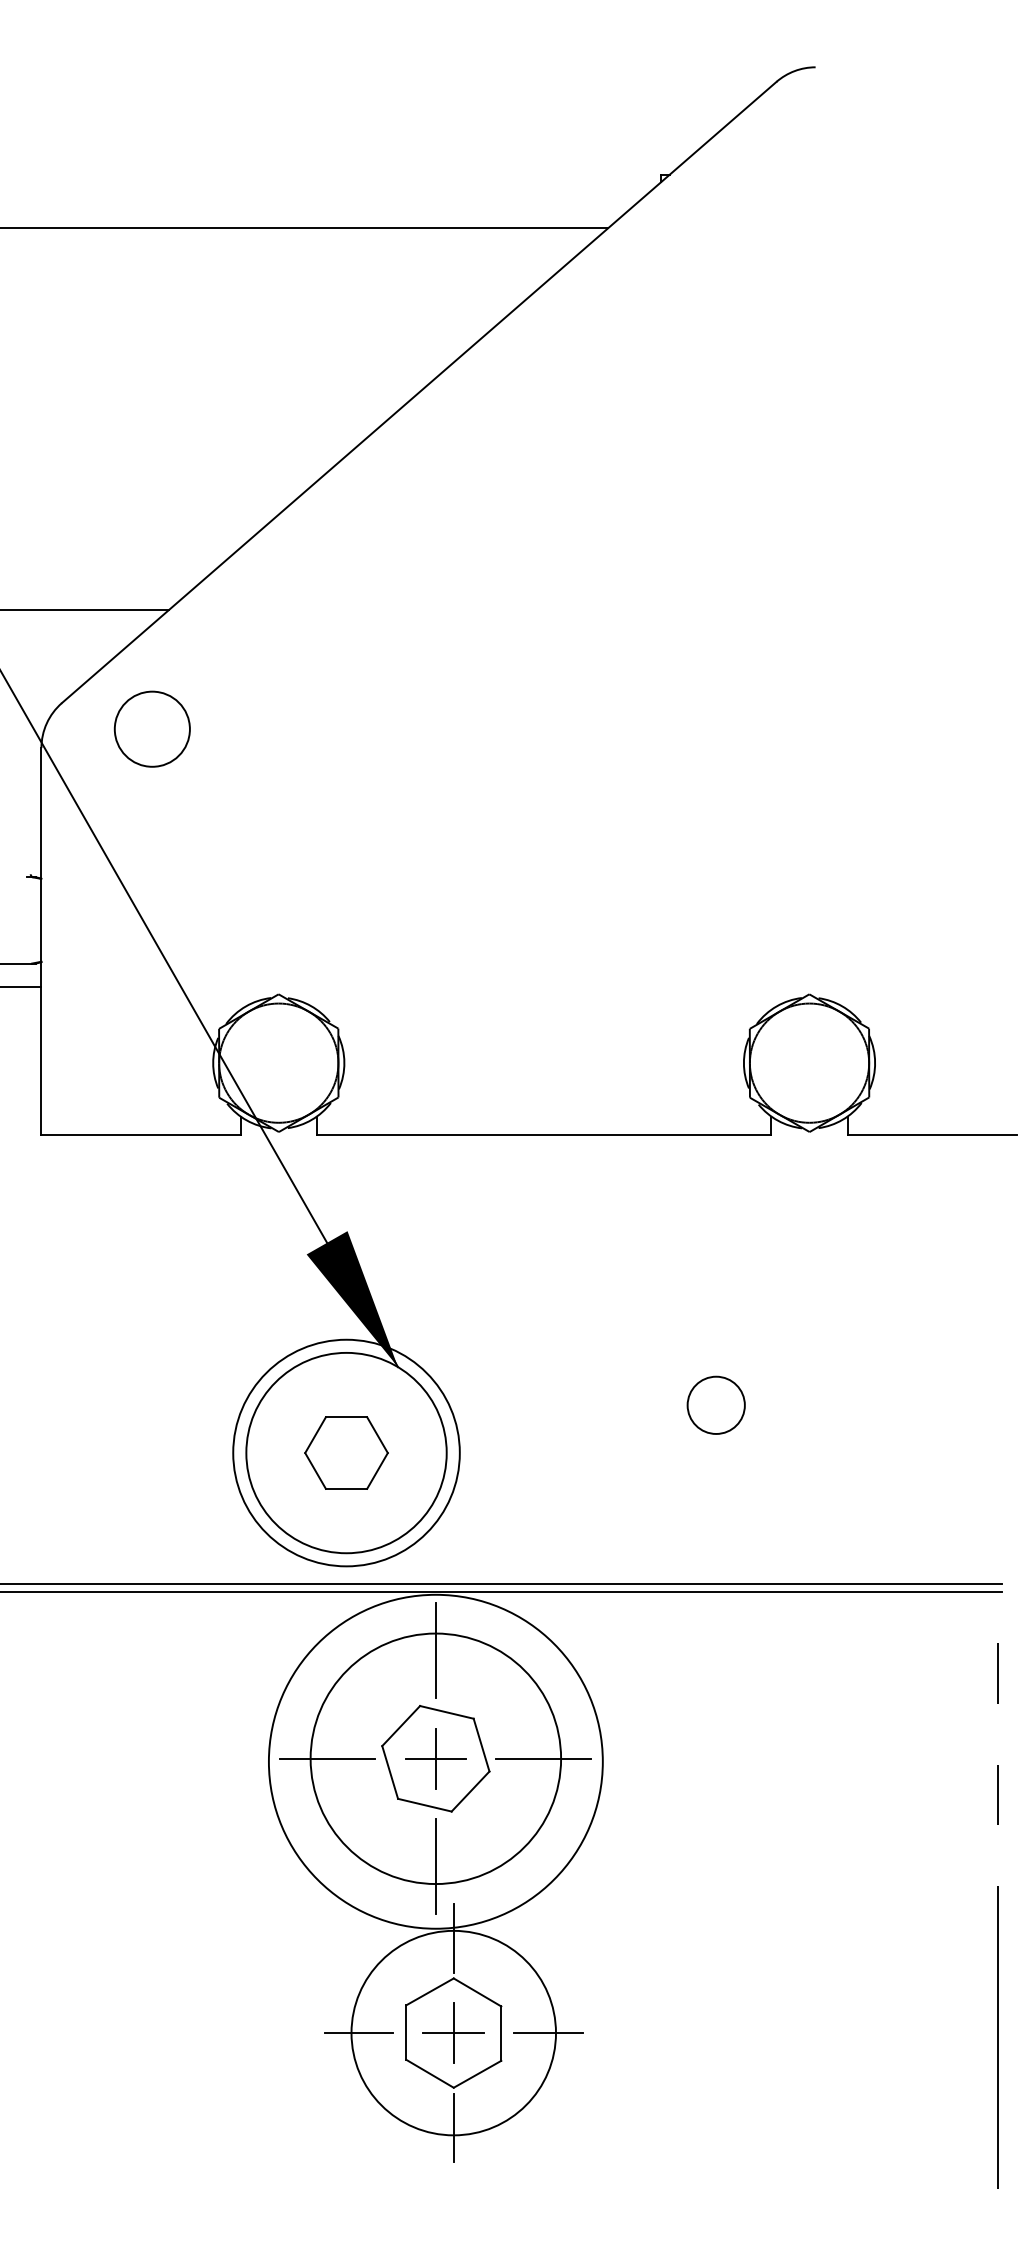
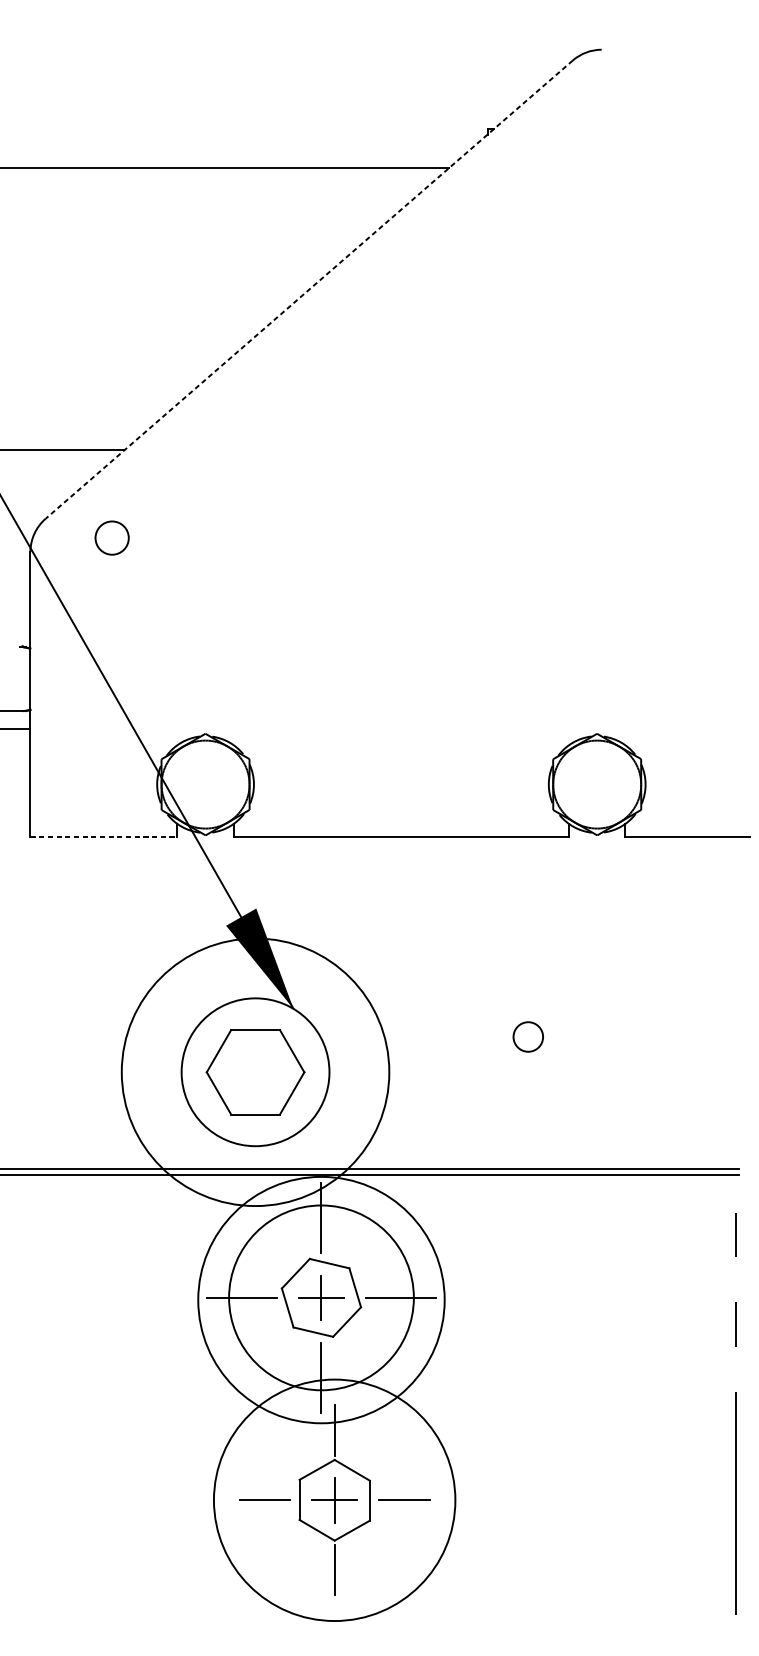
line: (418, 392) -> (308, 289), solid -> dashed
circle: (151, 728) -> (111, 537), size x0.6
line: (141, 1134) -> (104, 837), solid -> dashed
circle: (715, 1404) -> (527, 1036), size x0.7
circle: (346, 1452) -> (255, 1071), size x1.6
part: (346, 1452) -> (255, 1071), size x1.6
circle: (453, 2032) -> (334, 1499), size x1.6

